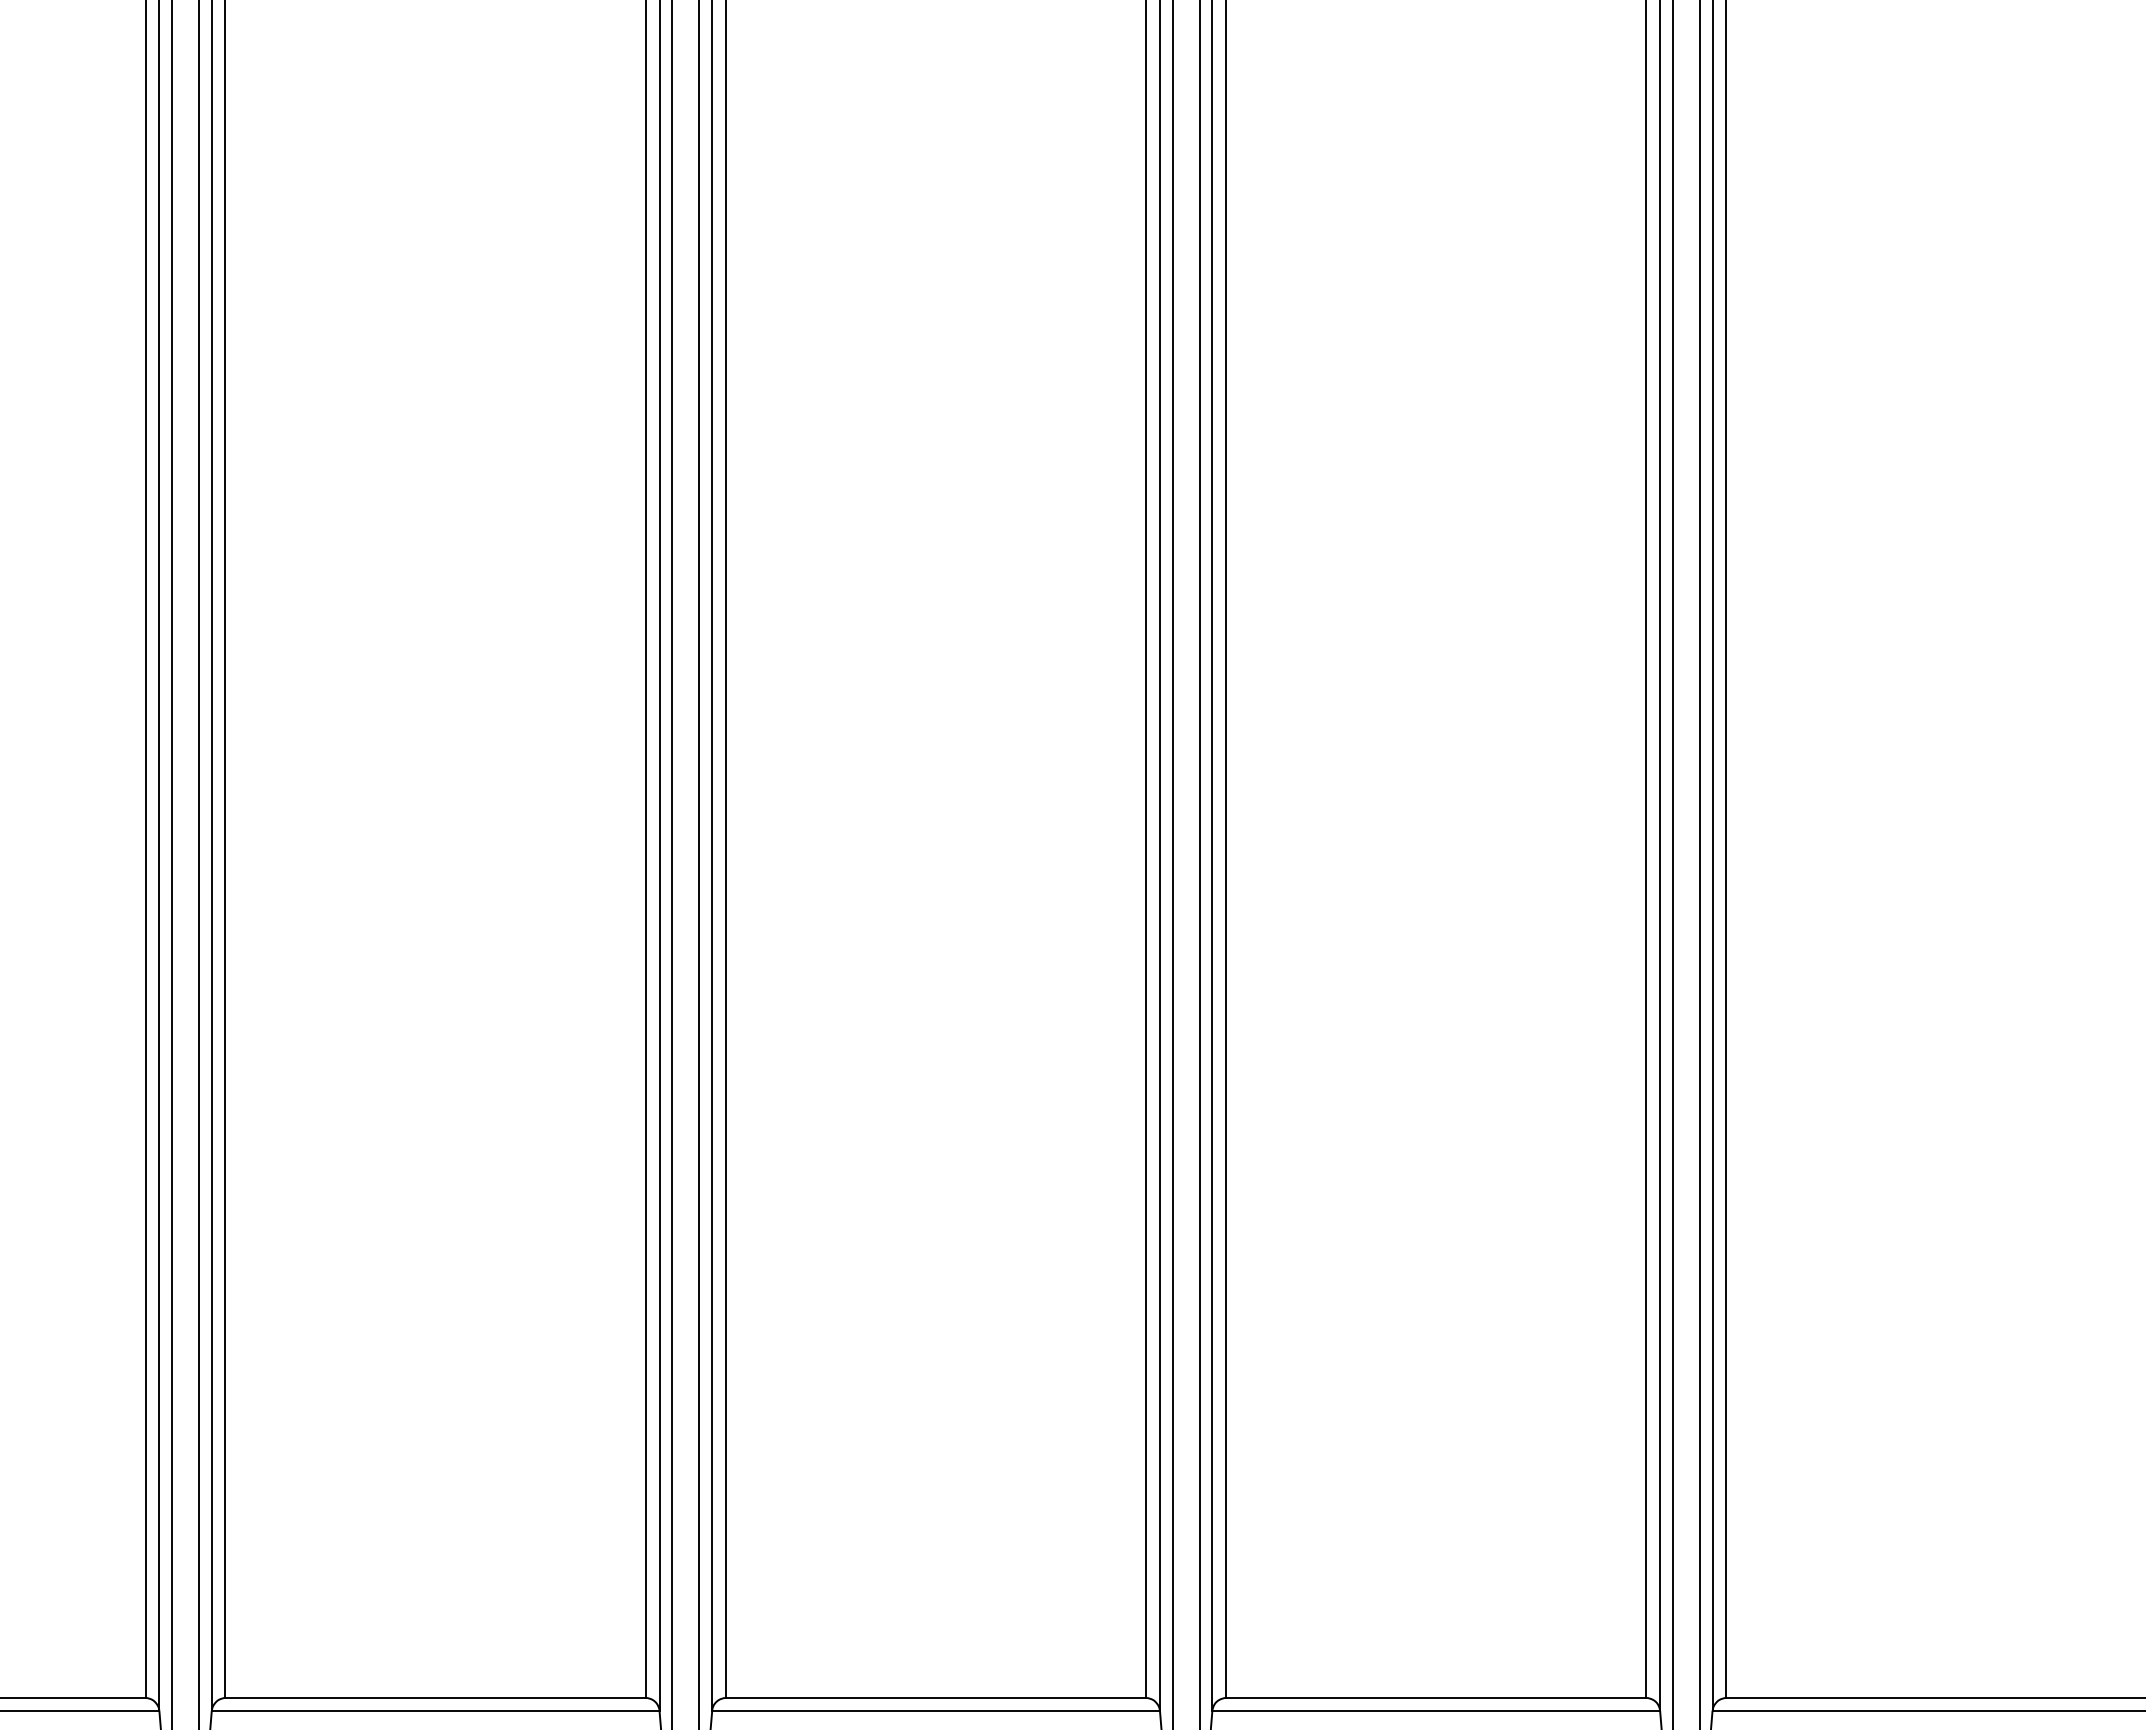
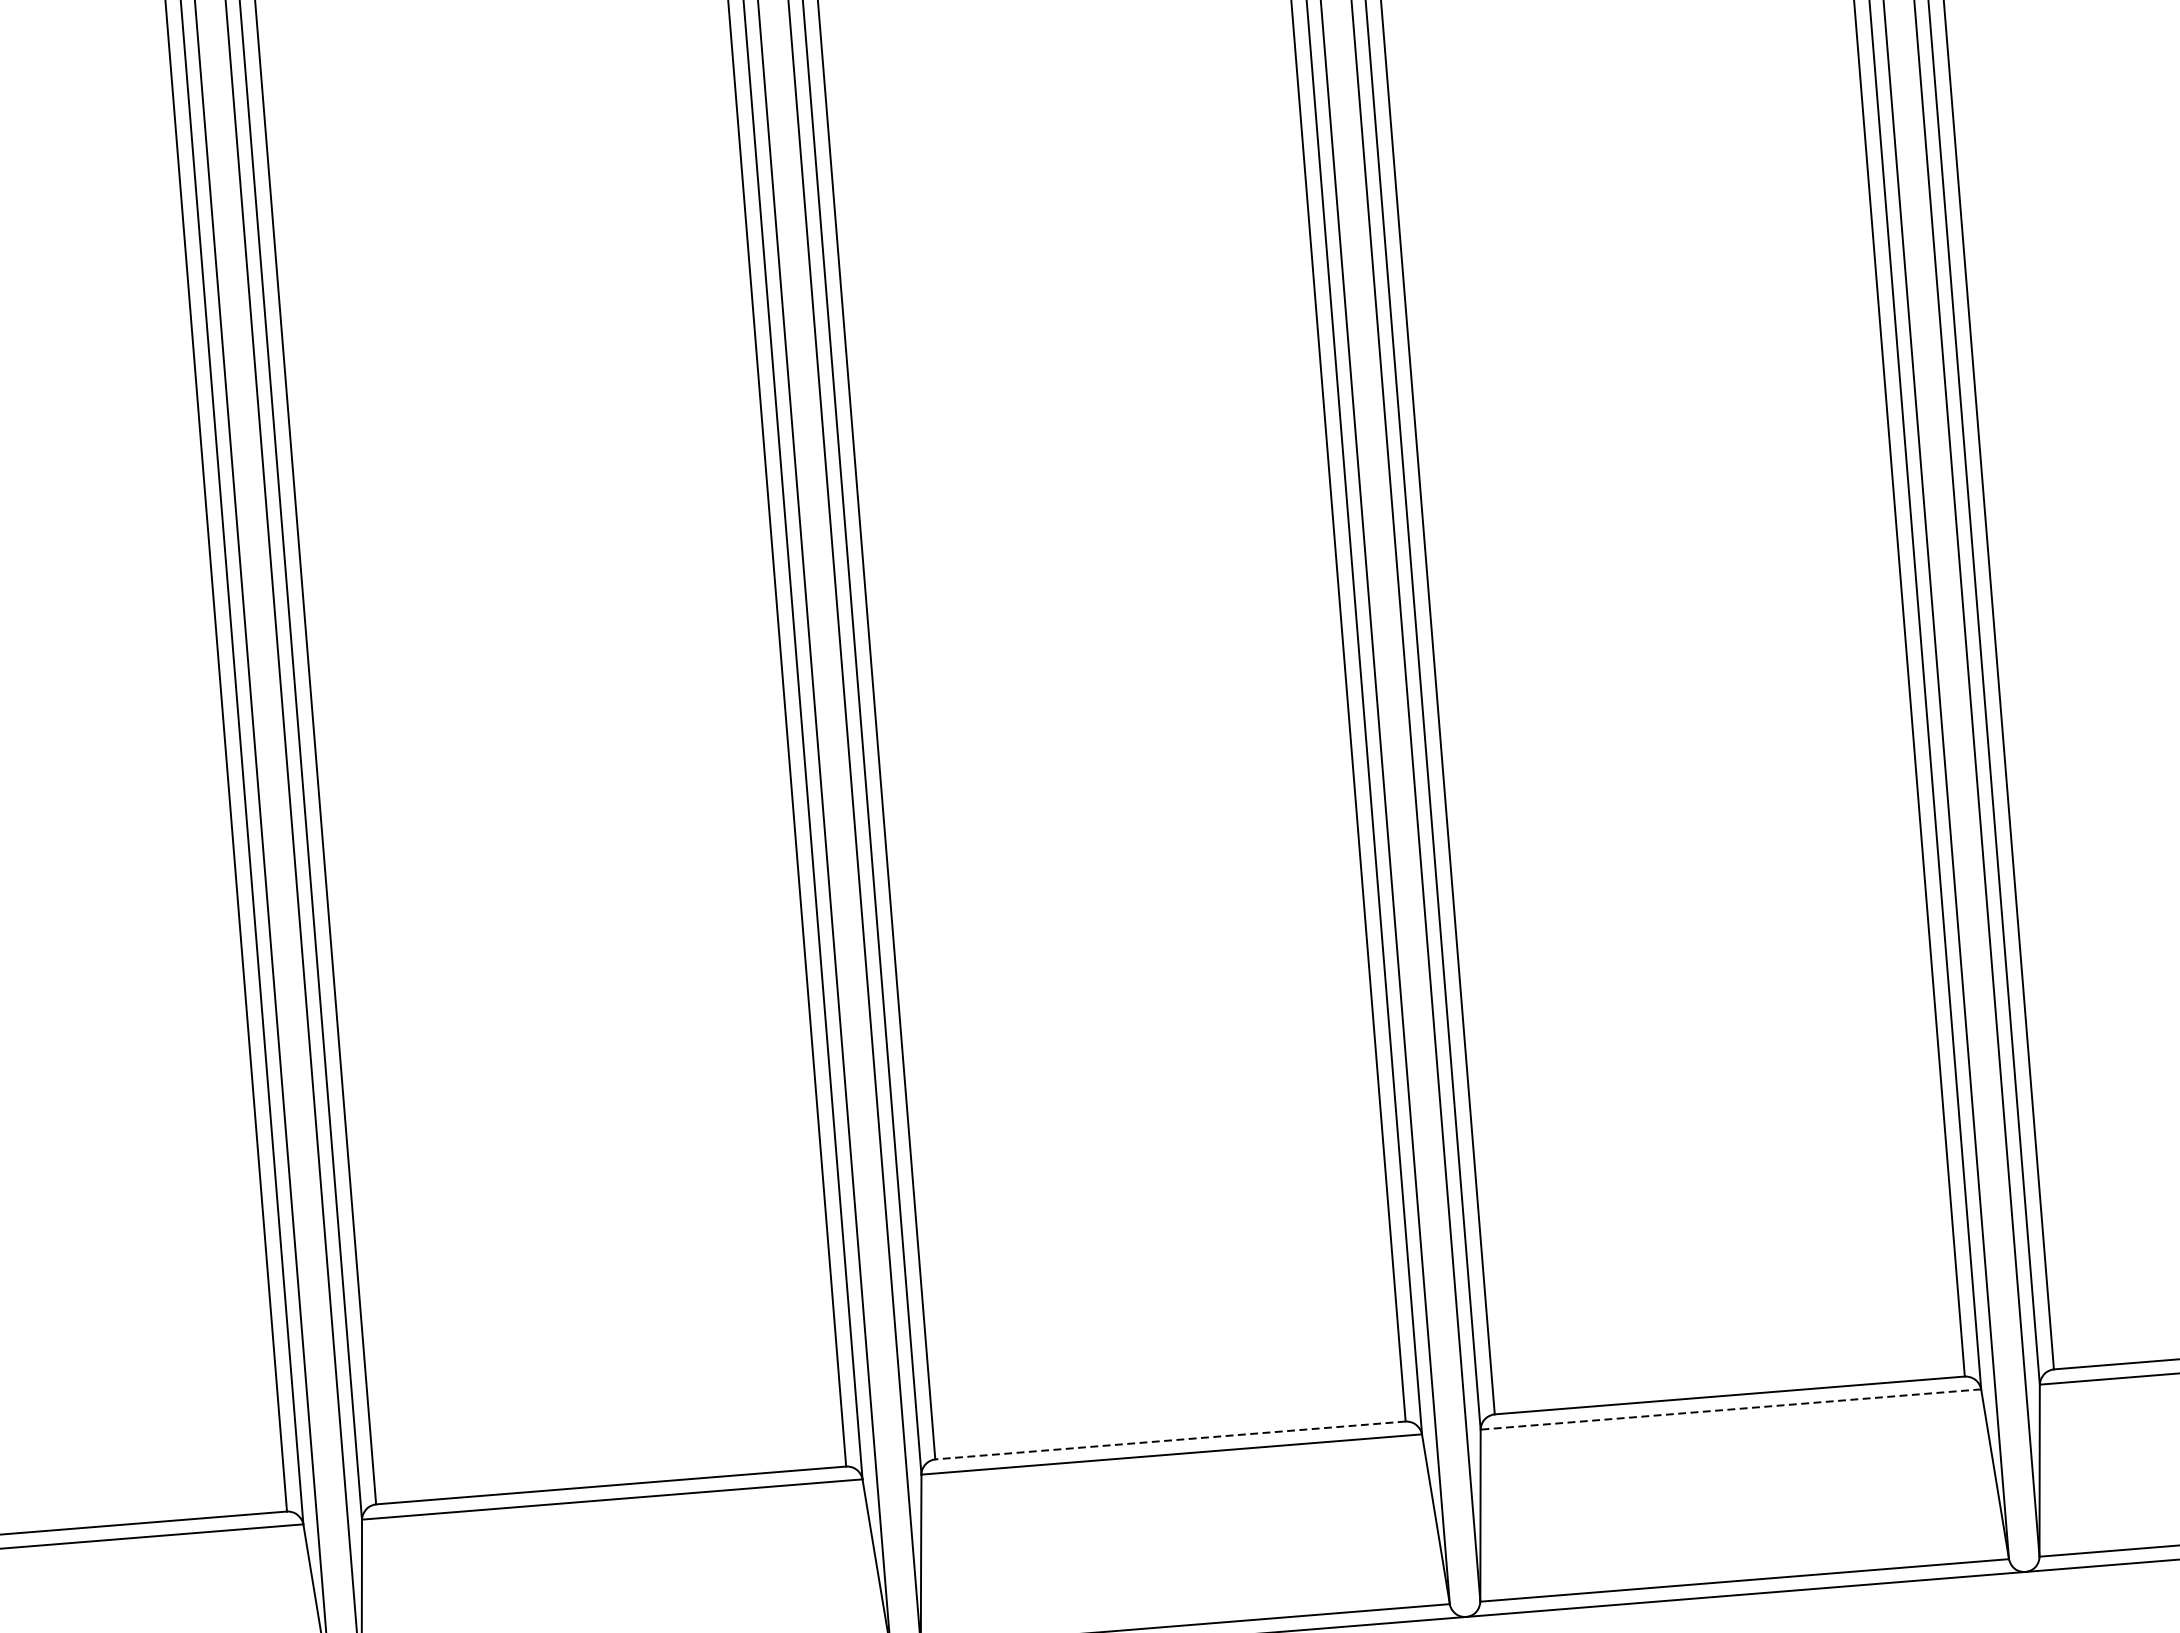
line: (935, 1698) -> (1170, 1441), solid -> dashed
line: (1436, 1710) -> (1731, 1409), solid -> dashed

